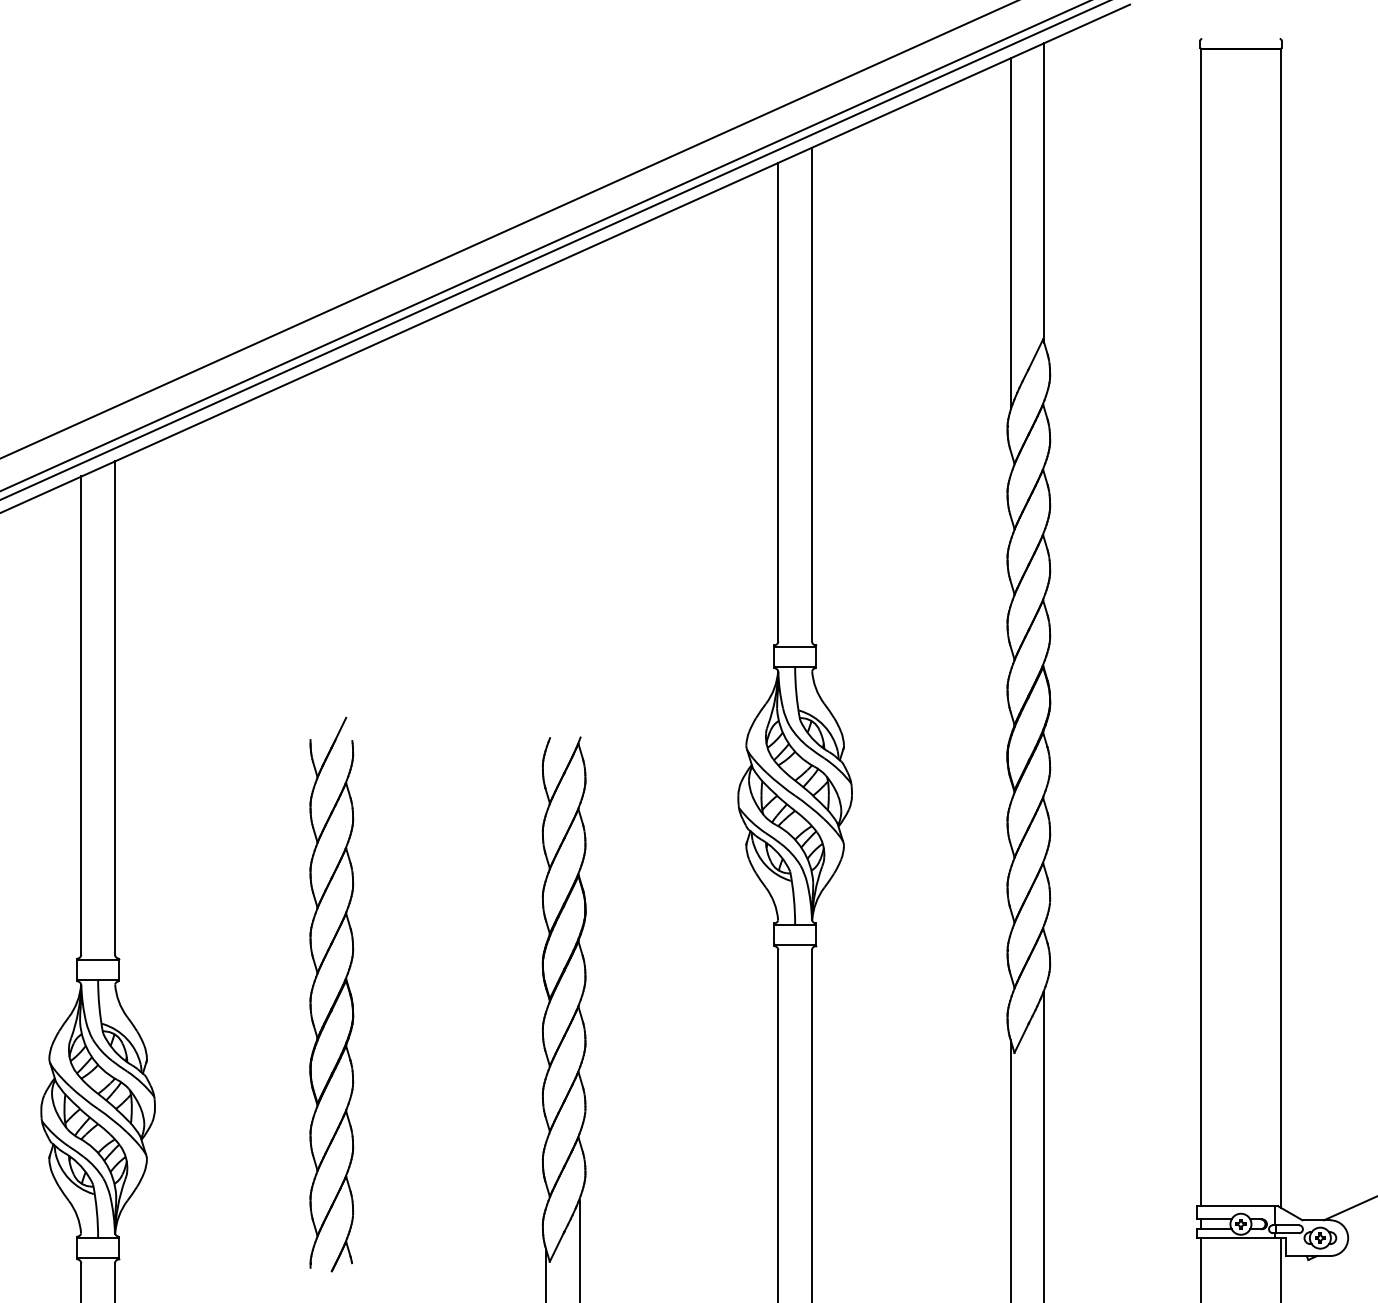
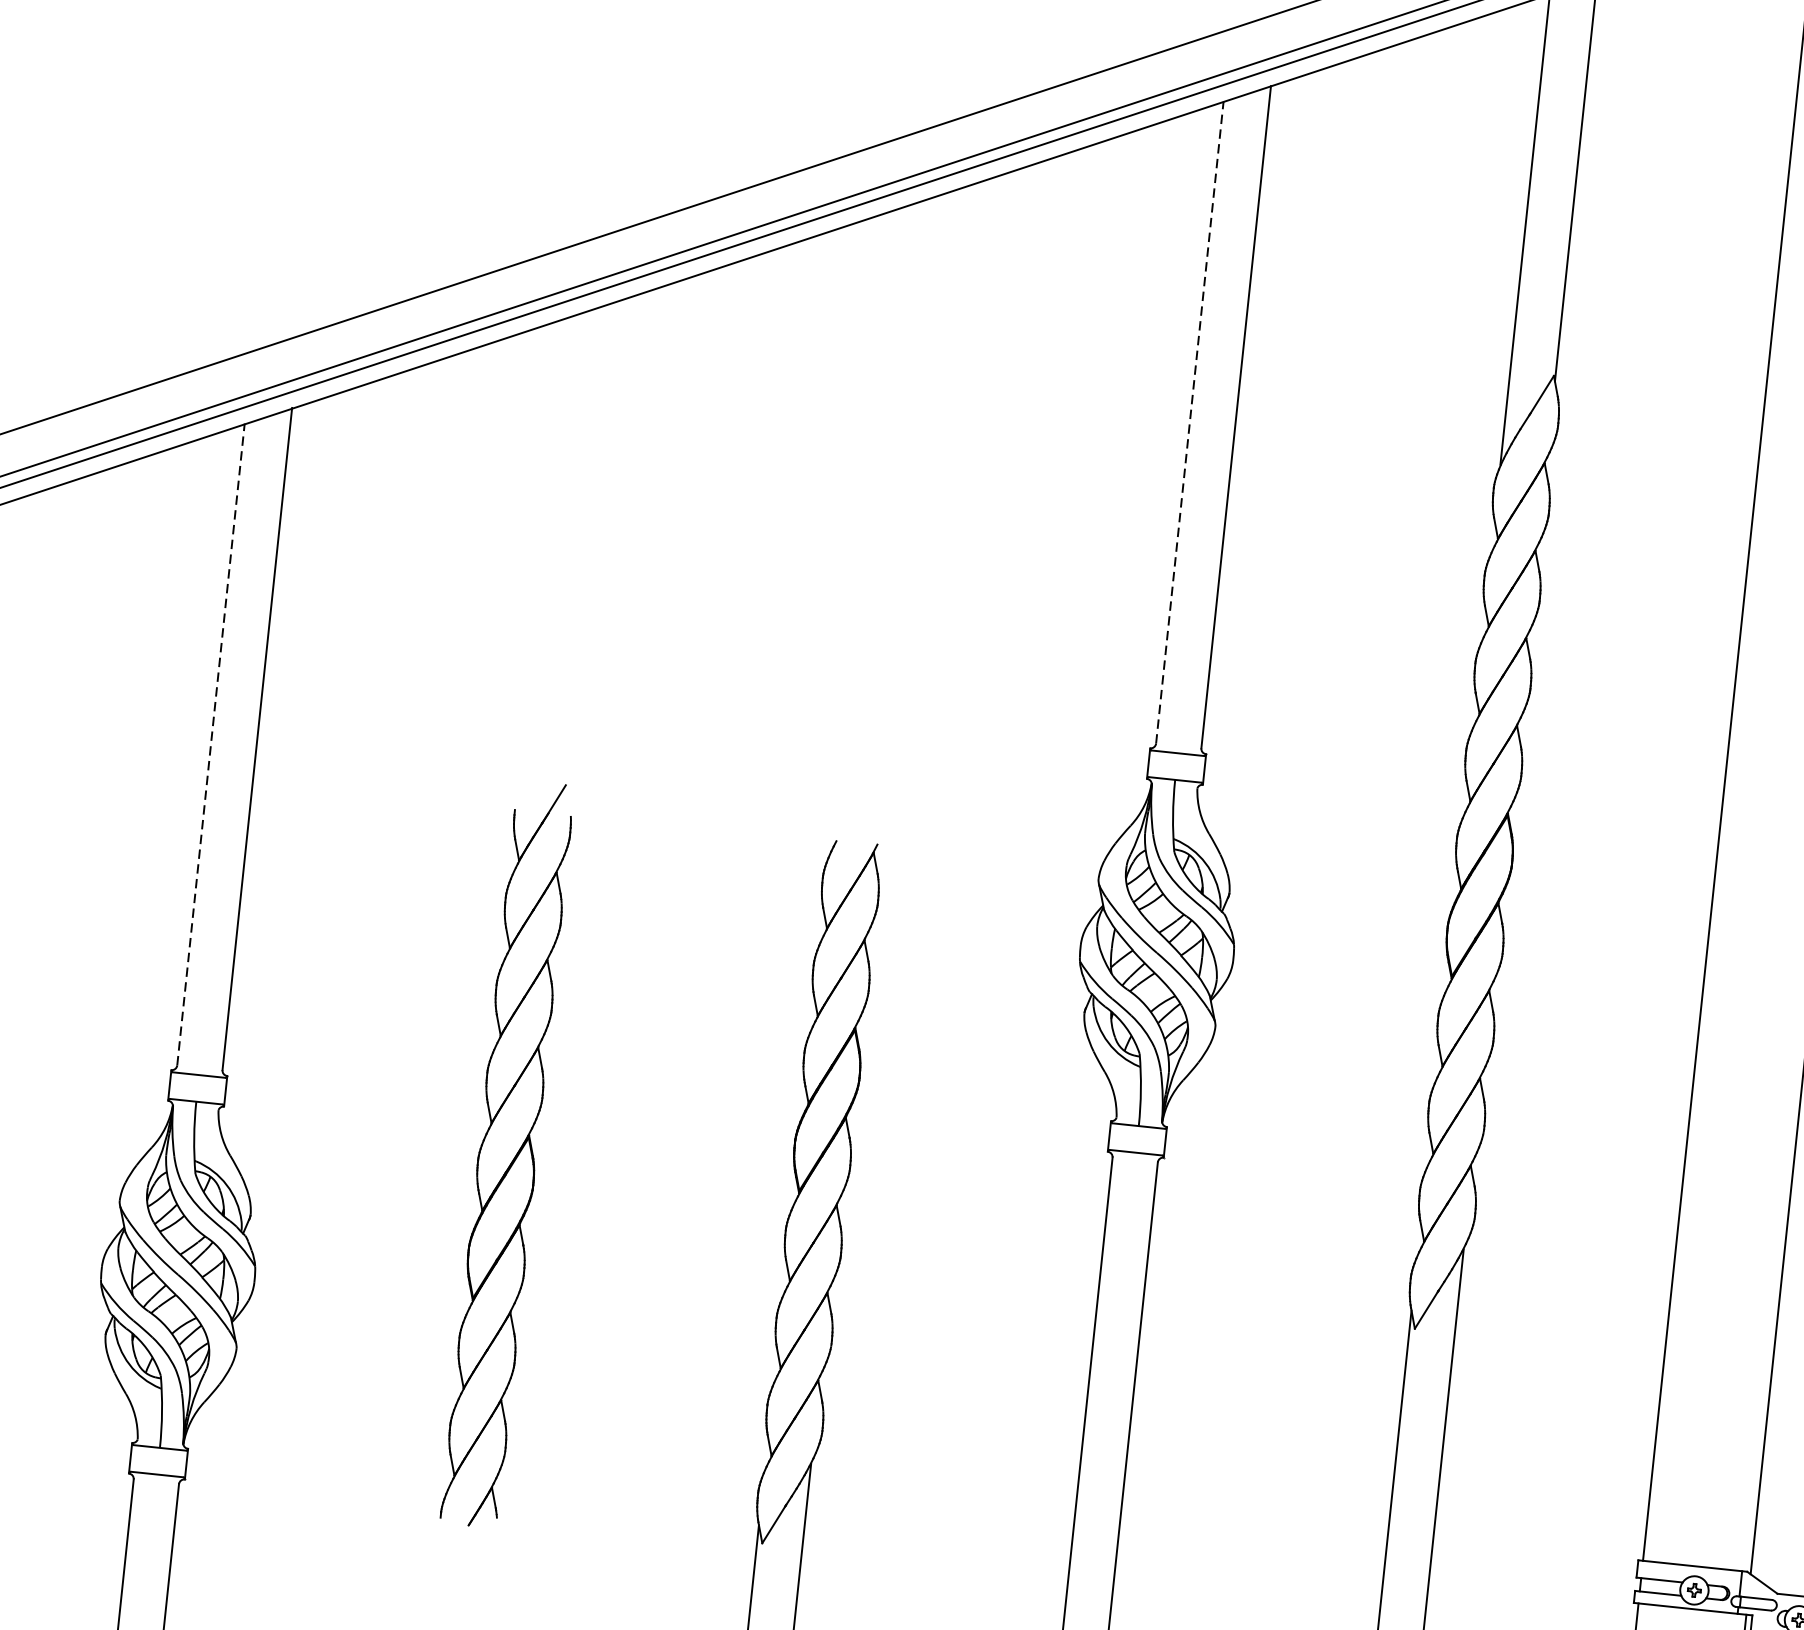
line: (778, 401) -> (1190, 421), solid -> dashed
line: (81, 714) -> (211, 743), solid -> dashed

